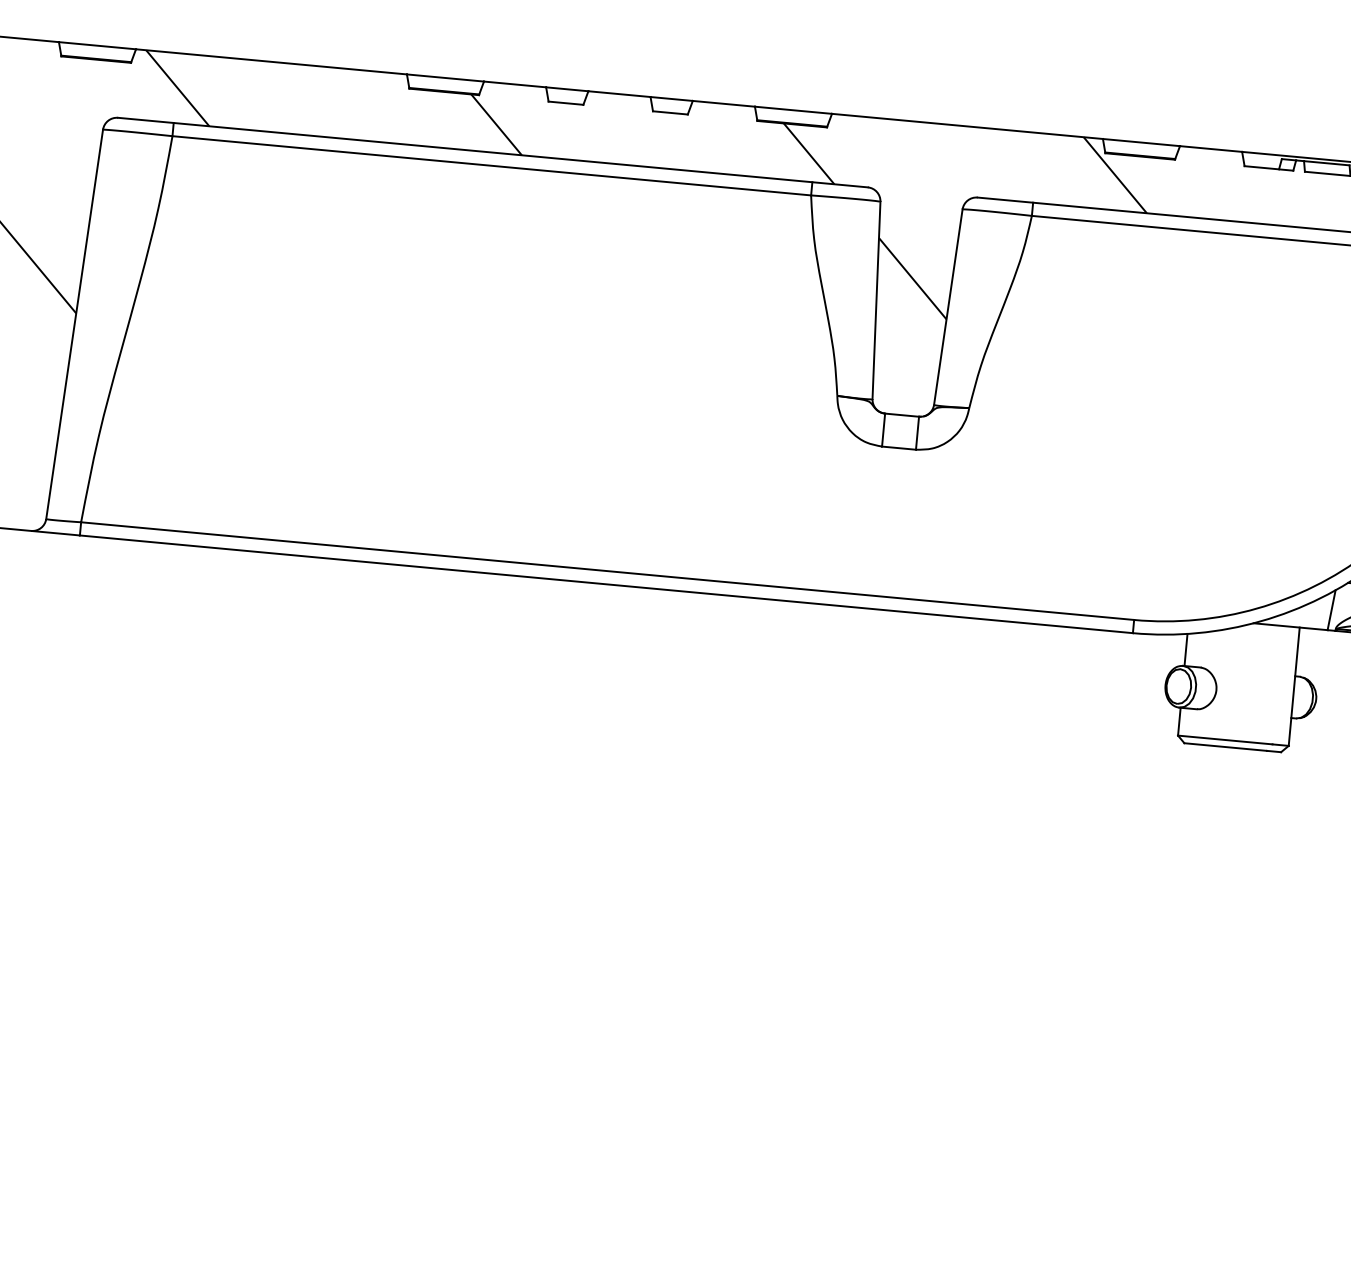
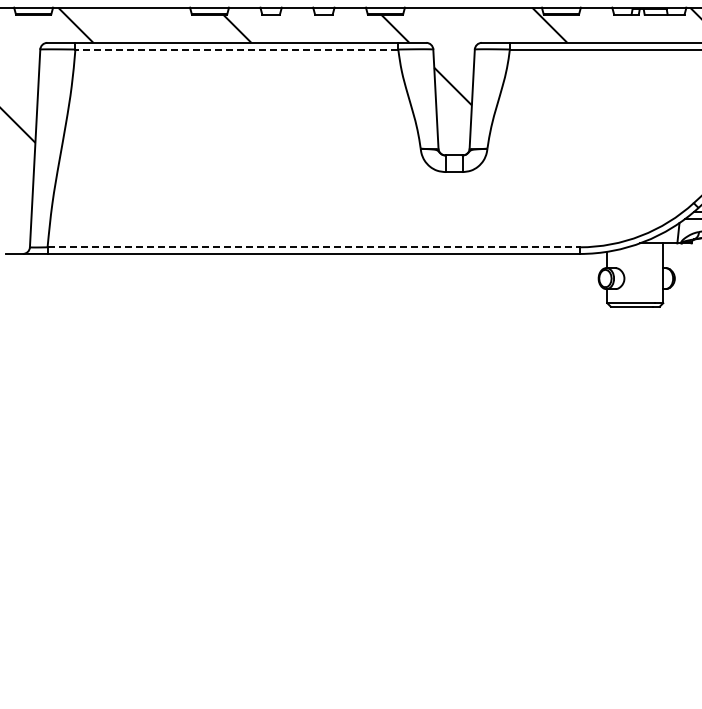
line: (491, 165) -> (236, 49), solid -> dashed
line: (609, 571) -> (314, 247), solid -> dashed

